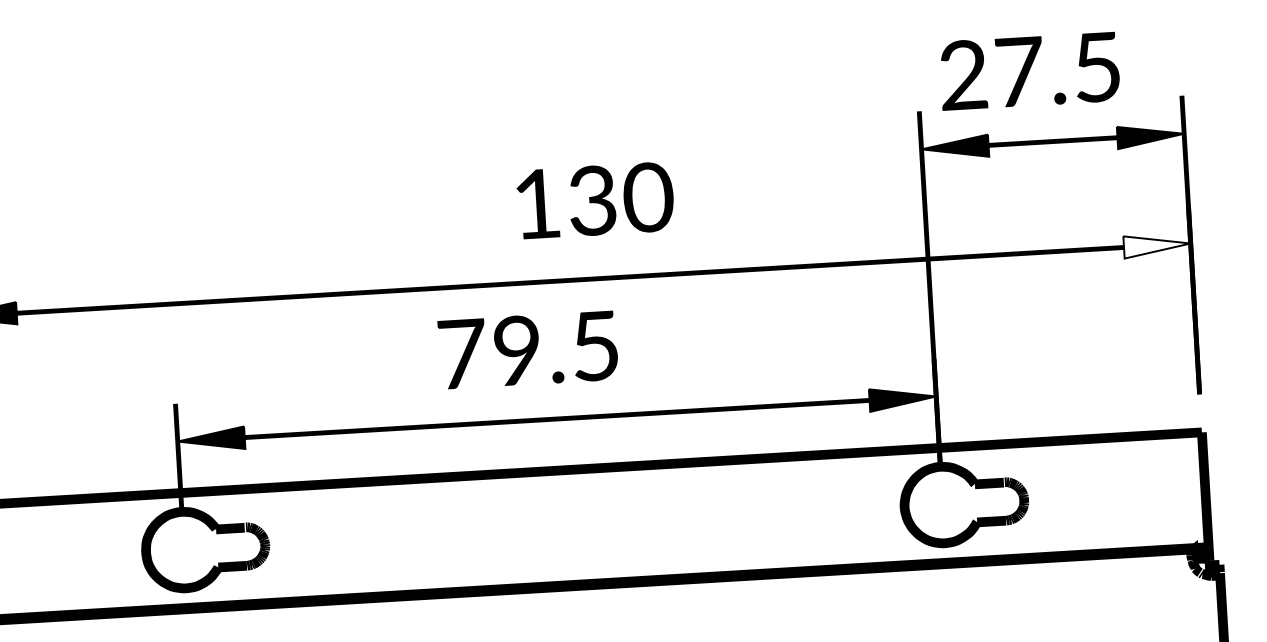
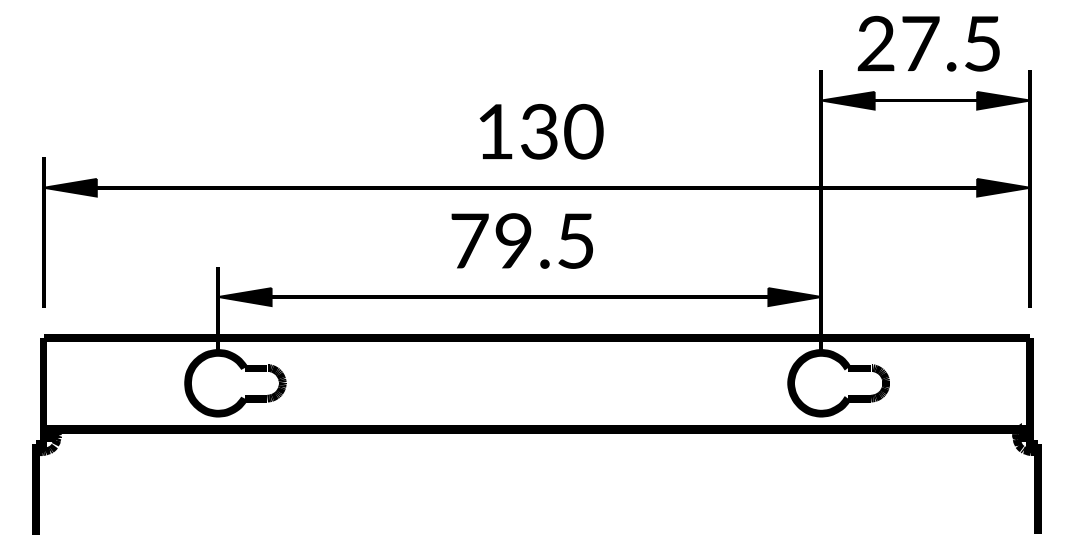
text: (1029, 70) -> (928, 43), moved
text: (595, 200) -> (541, 131), moved
fill: (1157, 245) -> (1003, 187), added
text: (527, 349) -> (521, 240), moved

